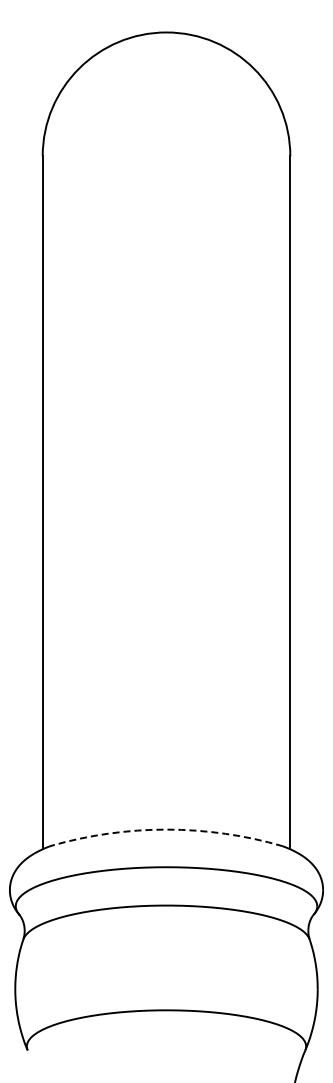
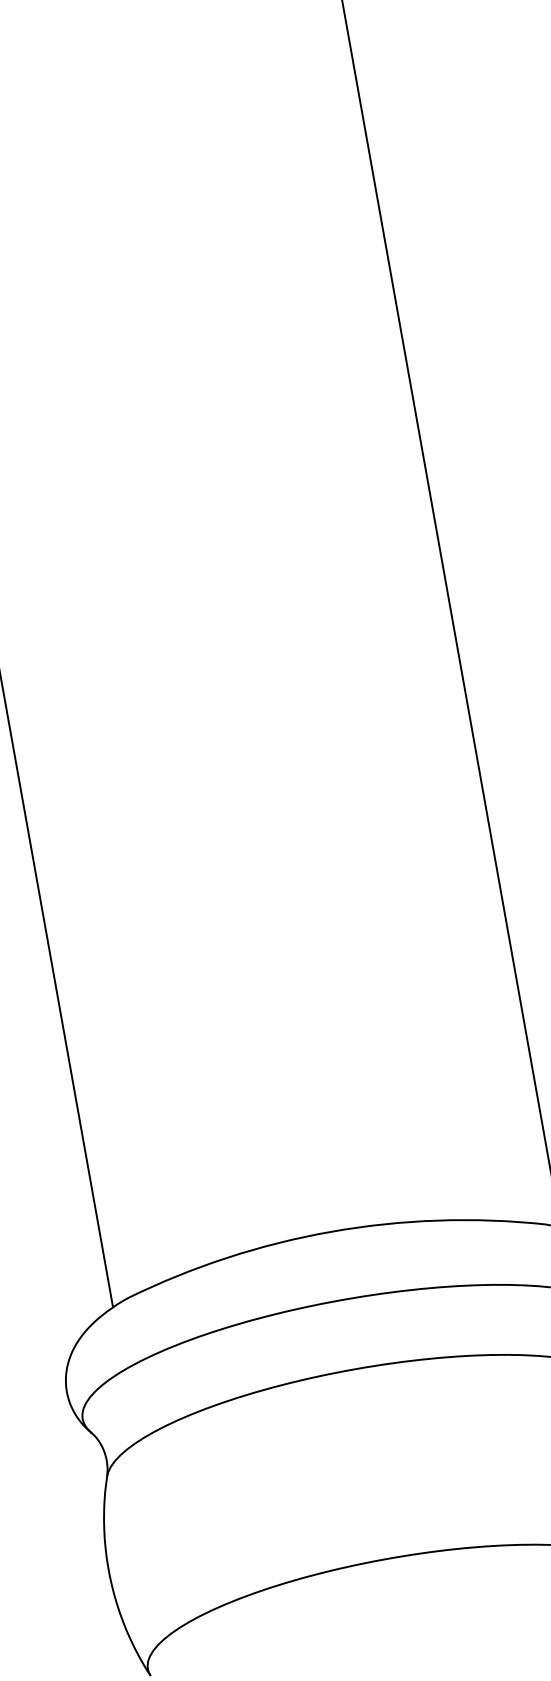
arc: (166, 829) -> (330, 1231), dashed -> solid

